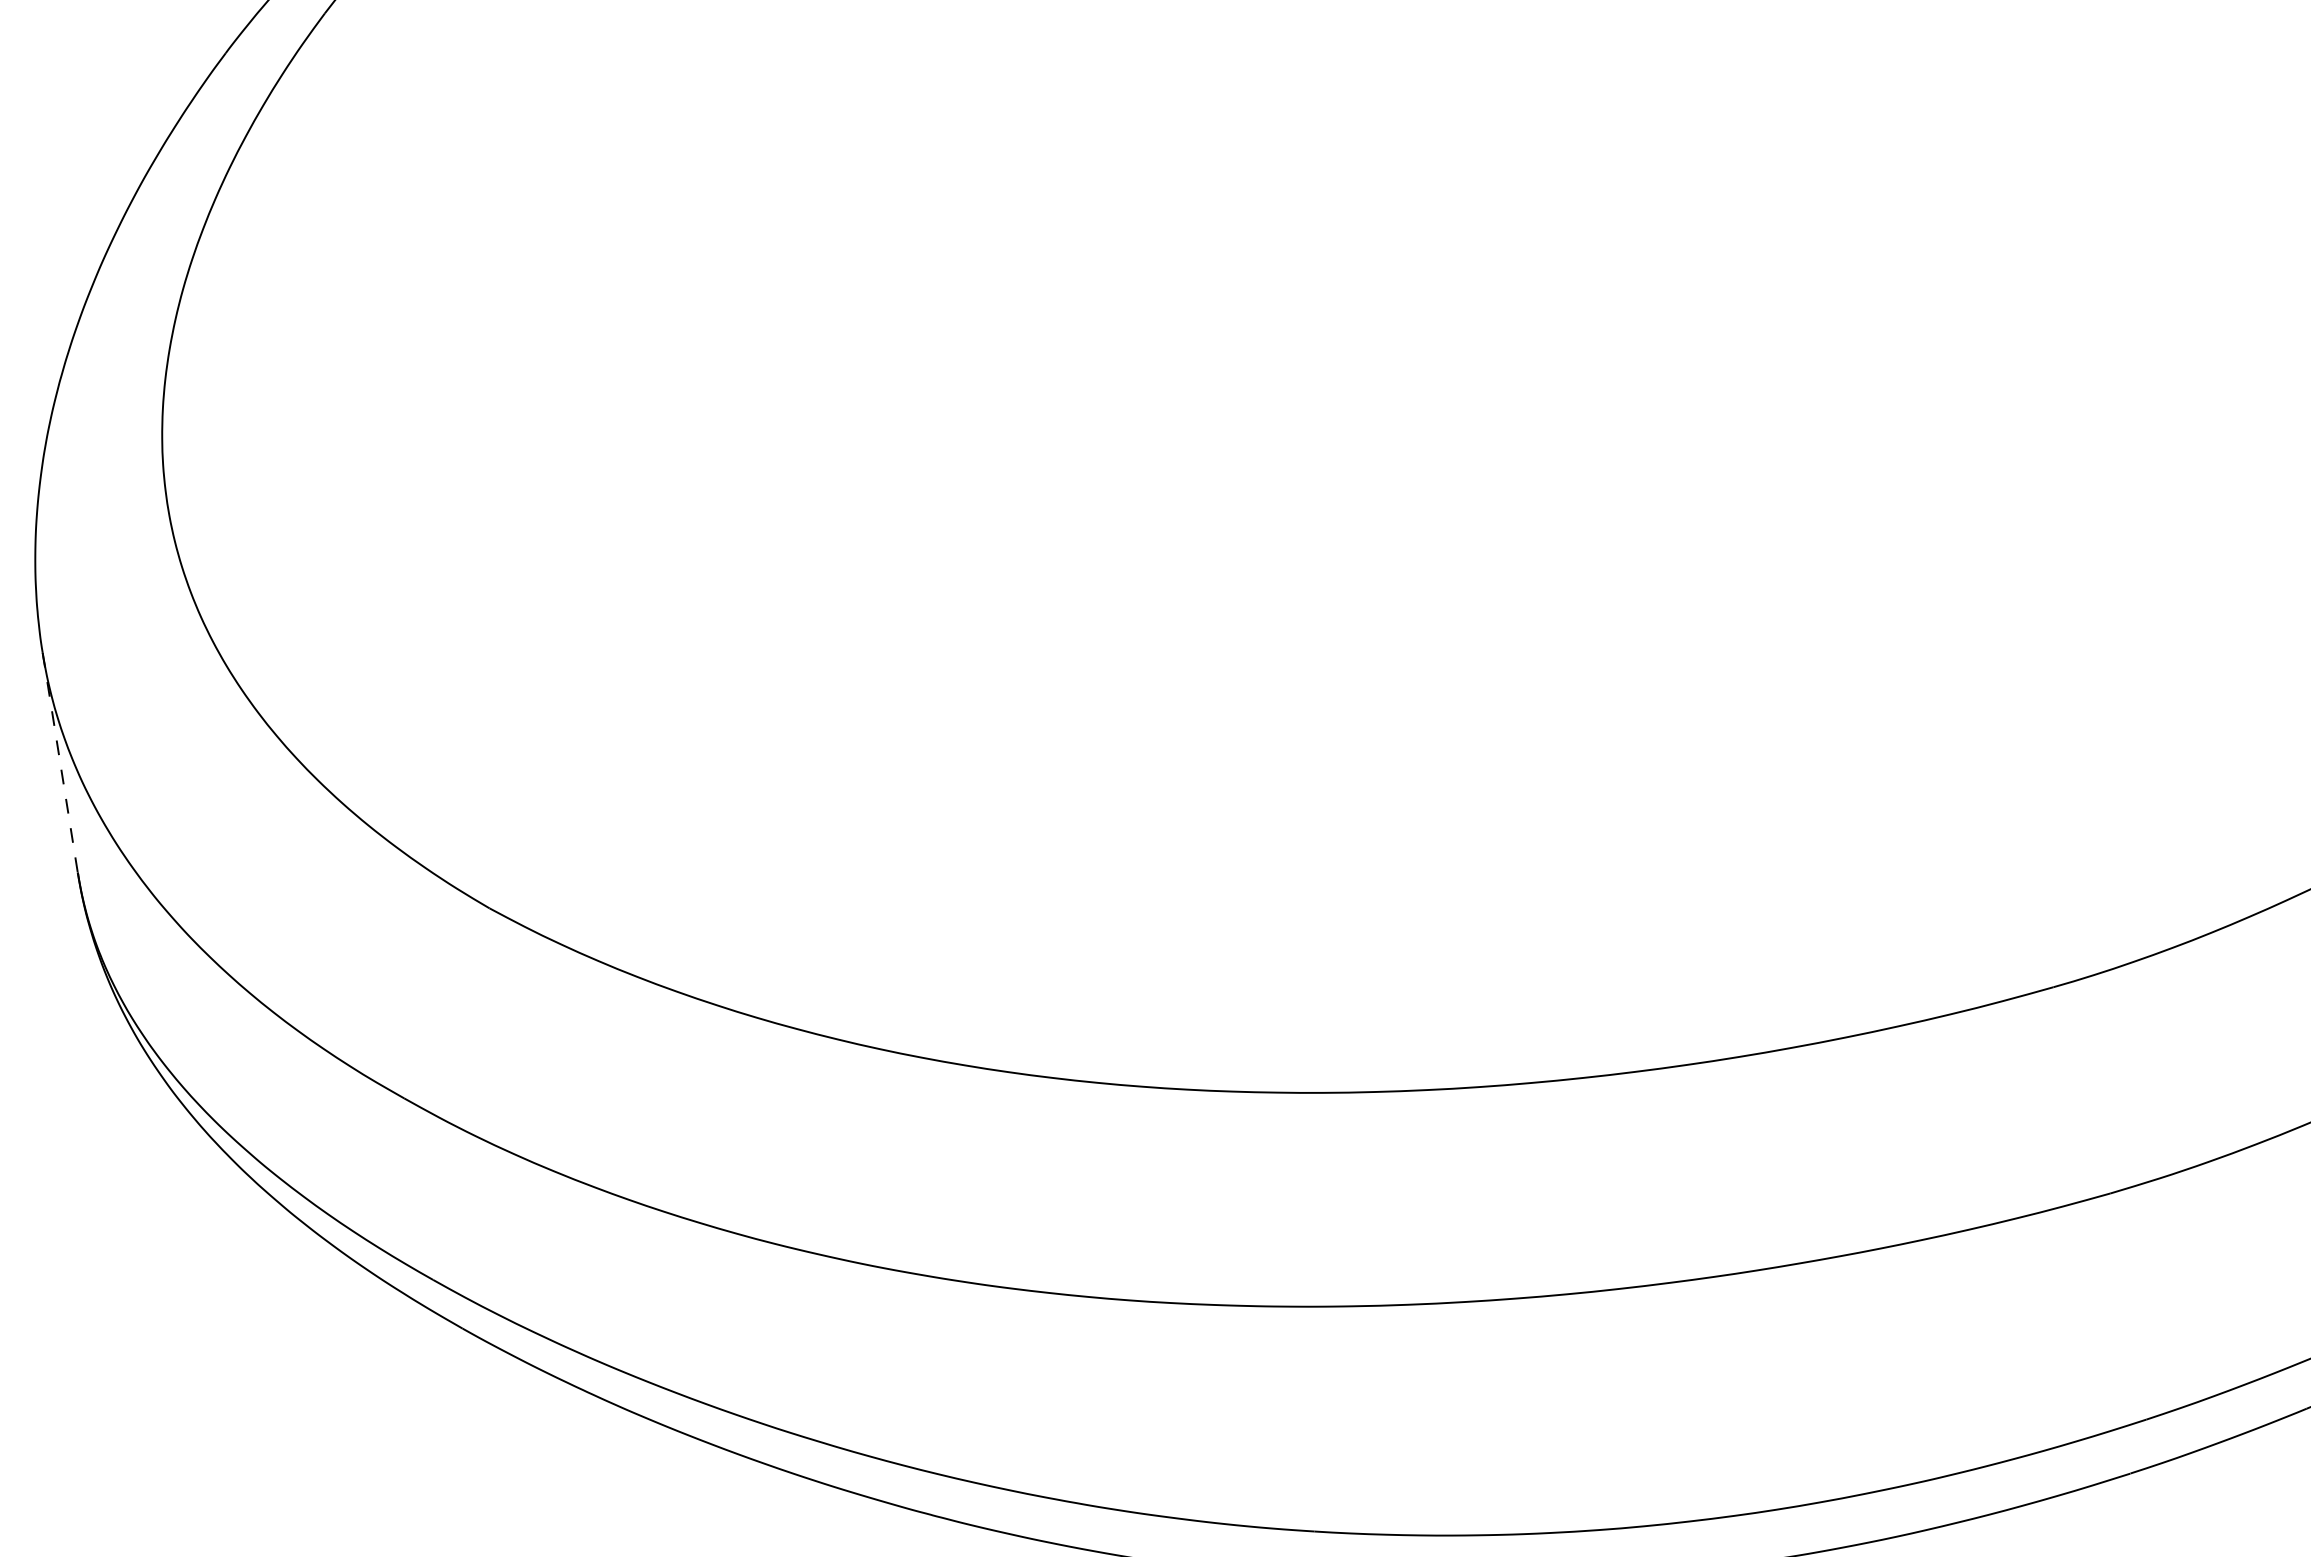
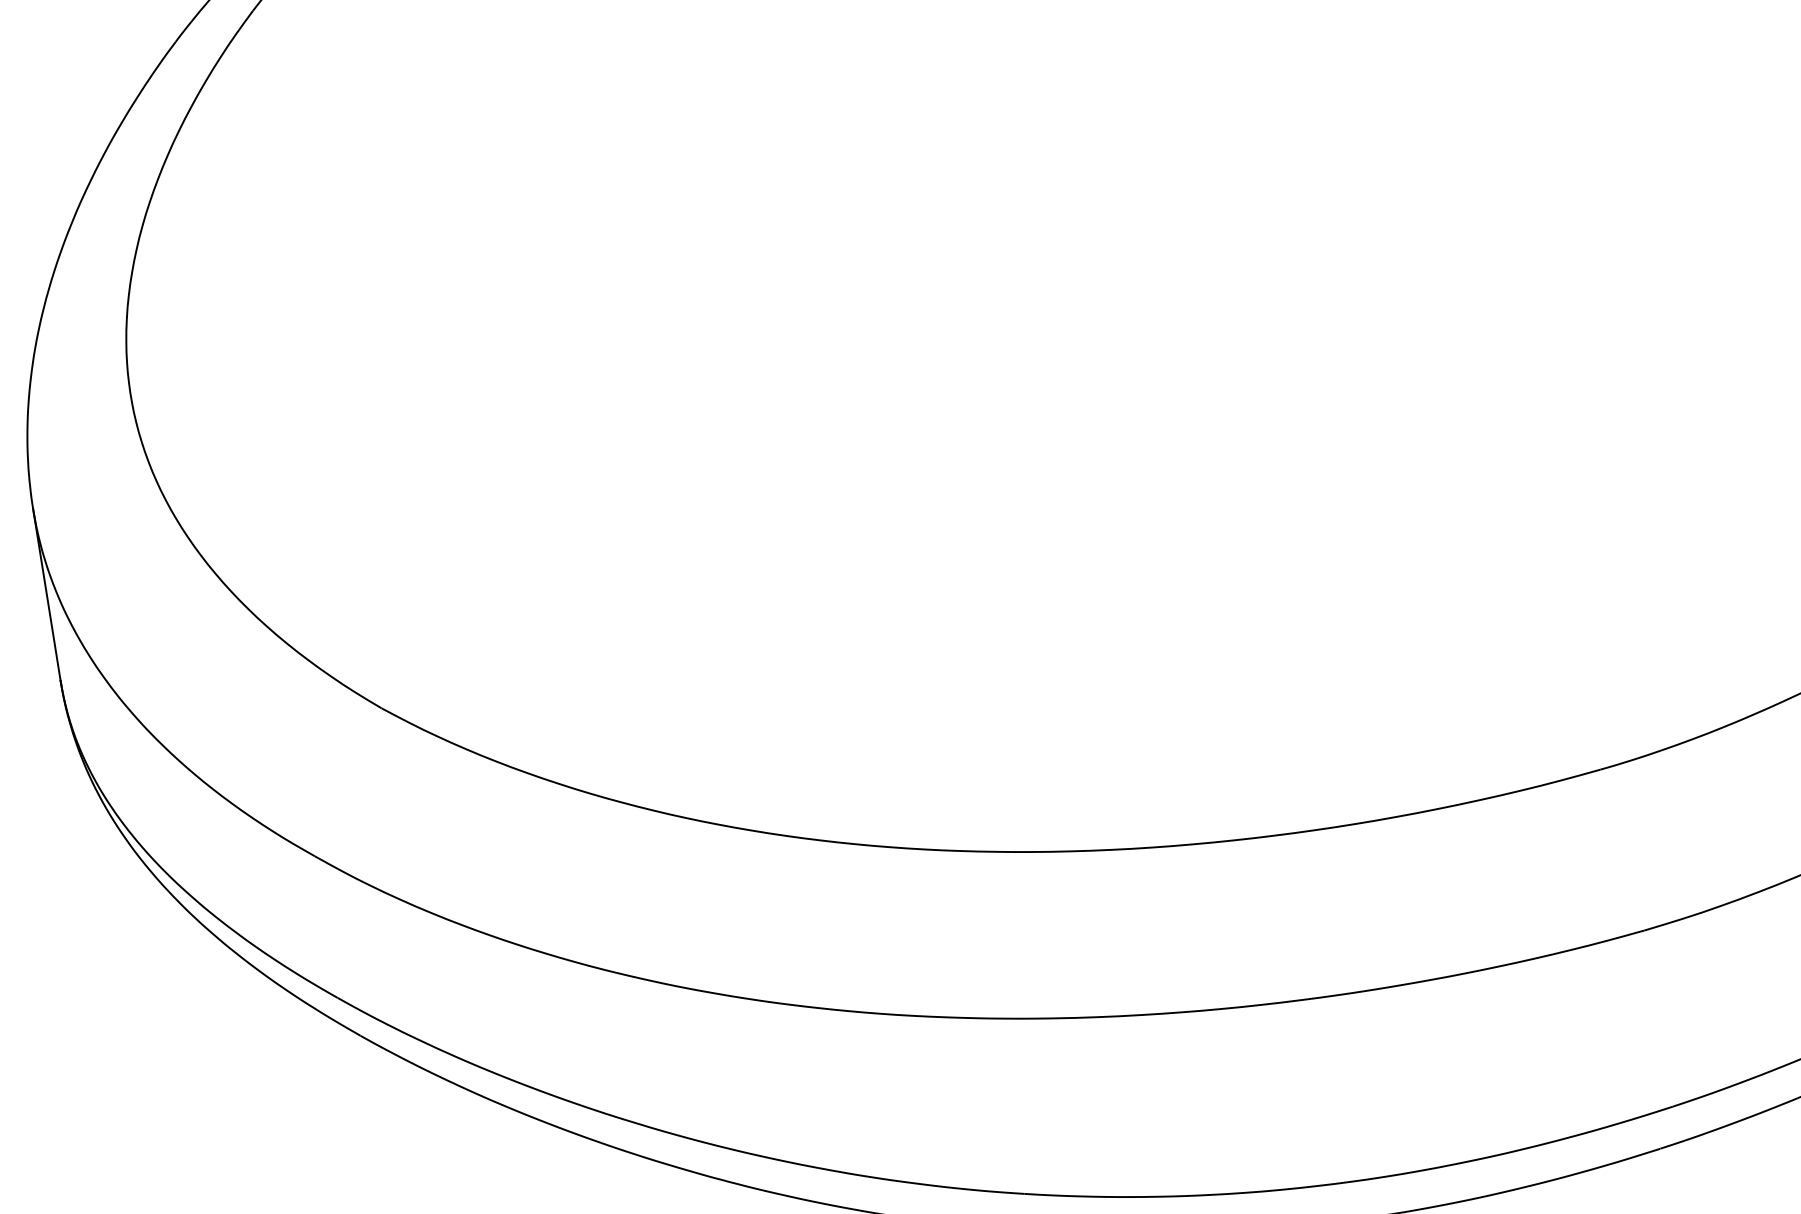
line: (60, 763) -> (47, 595), dashed -> solid

